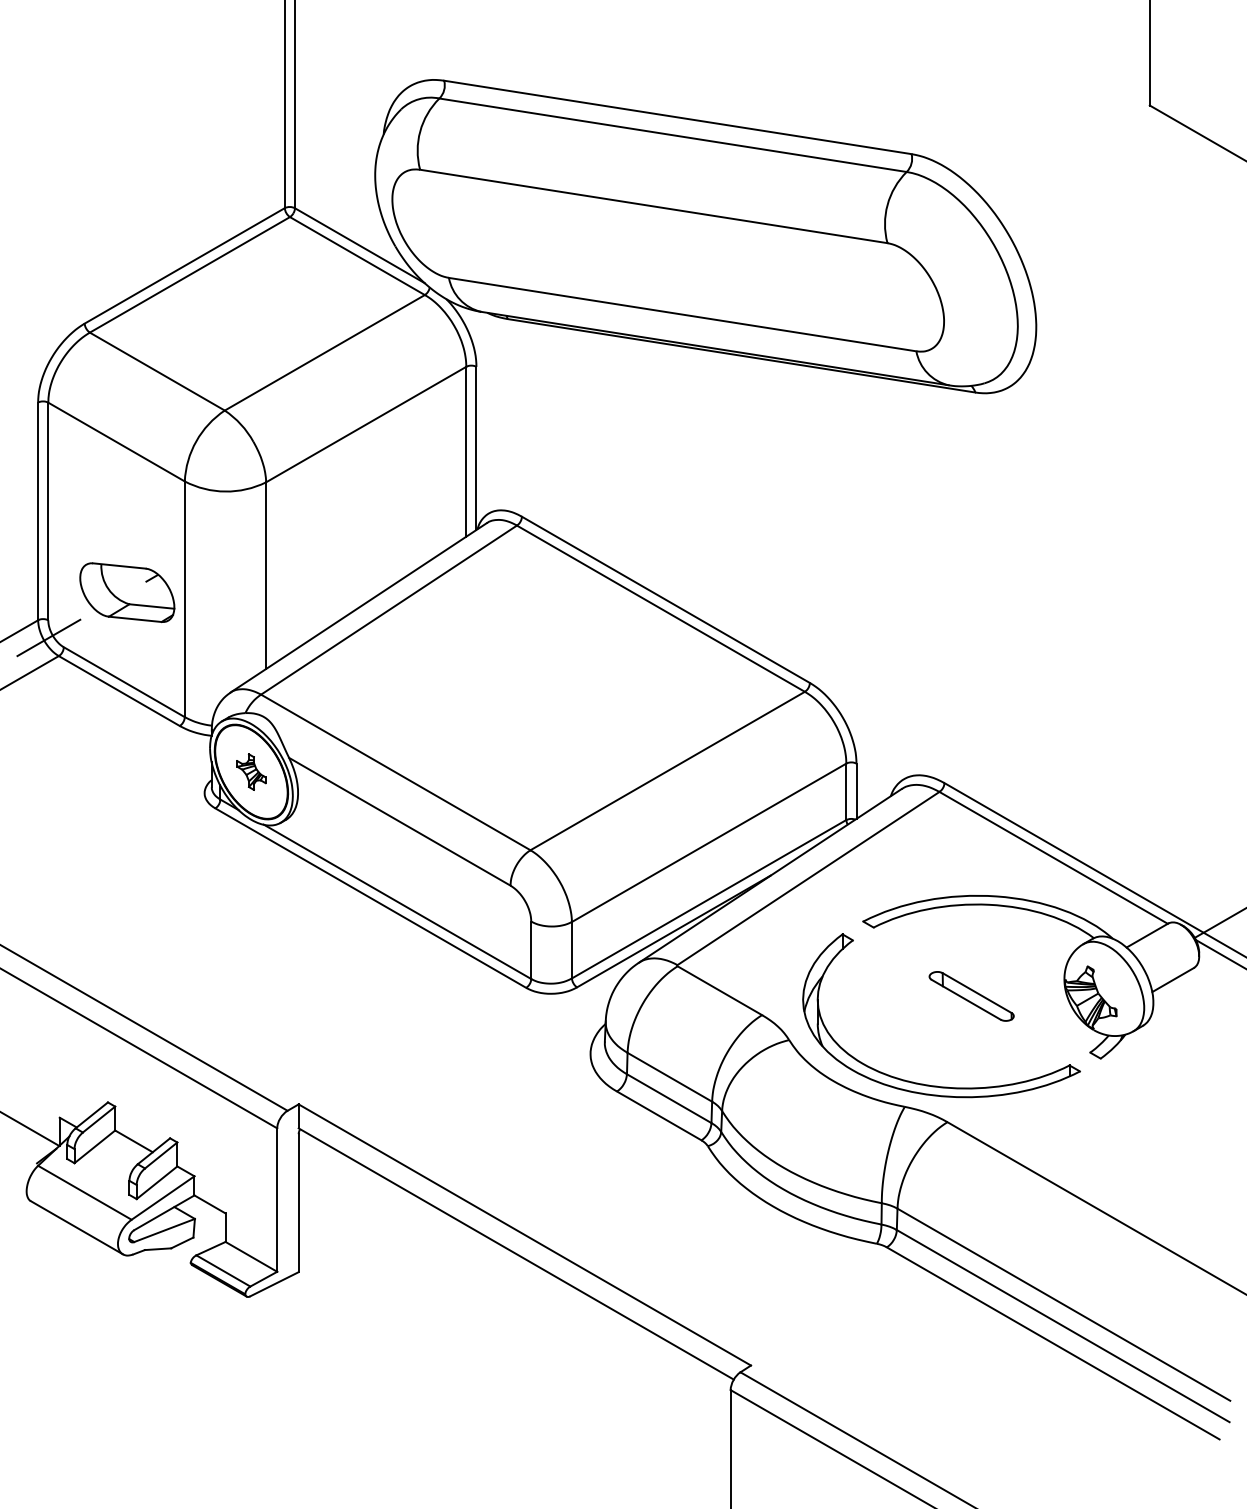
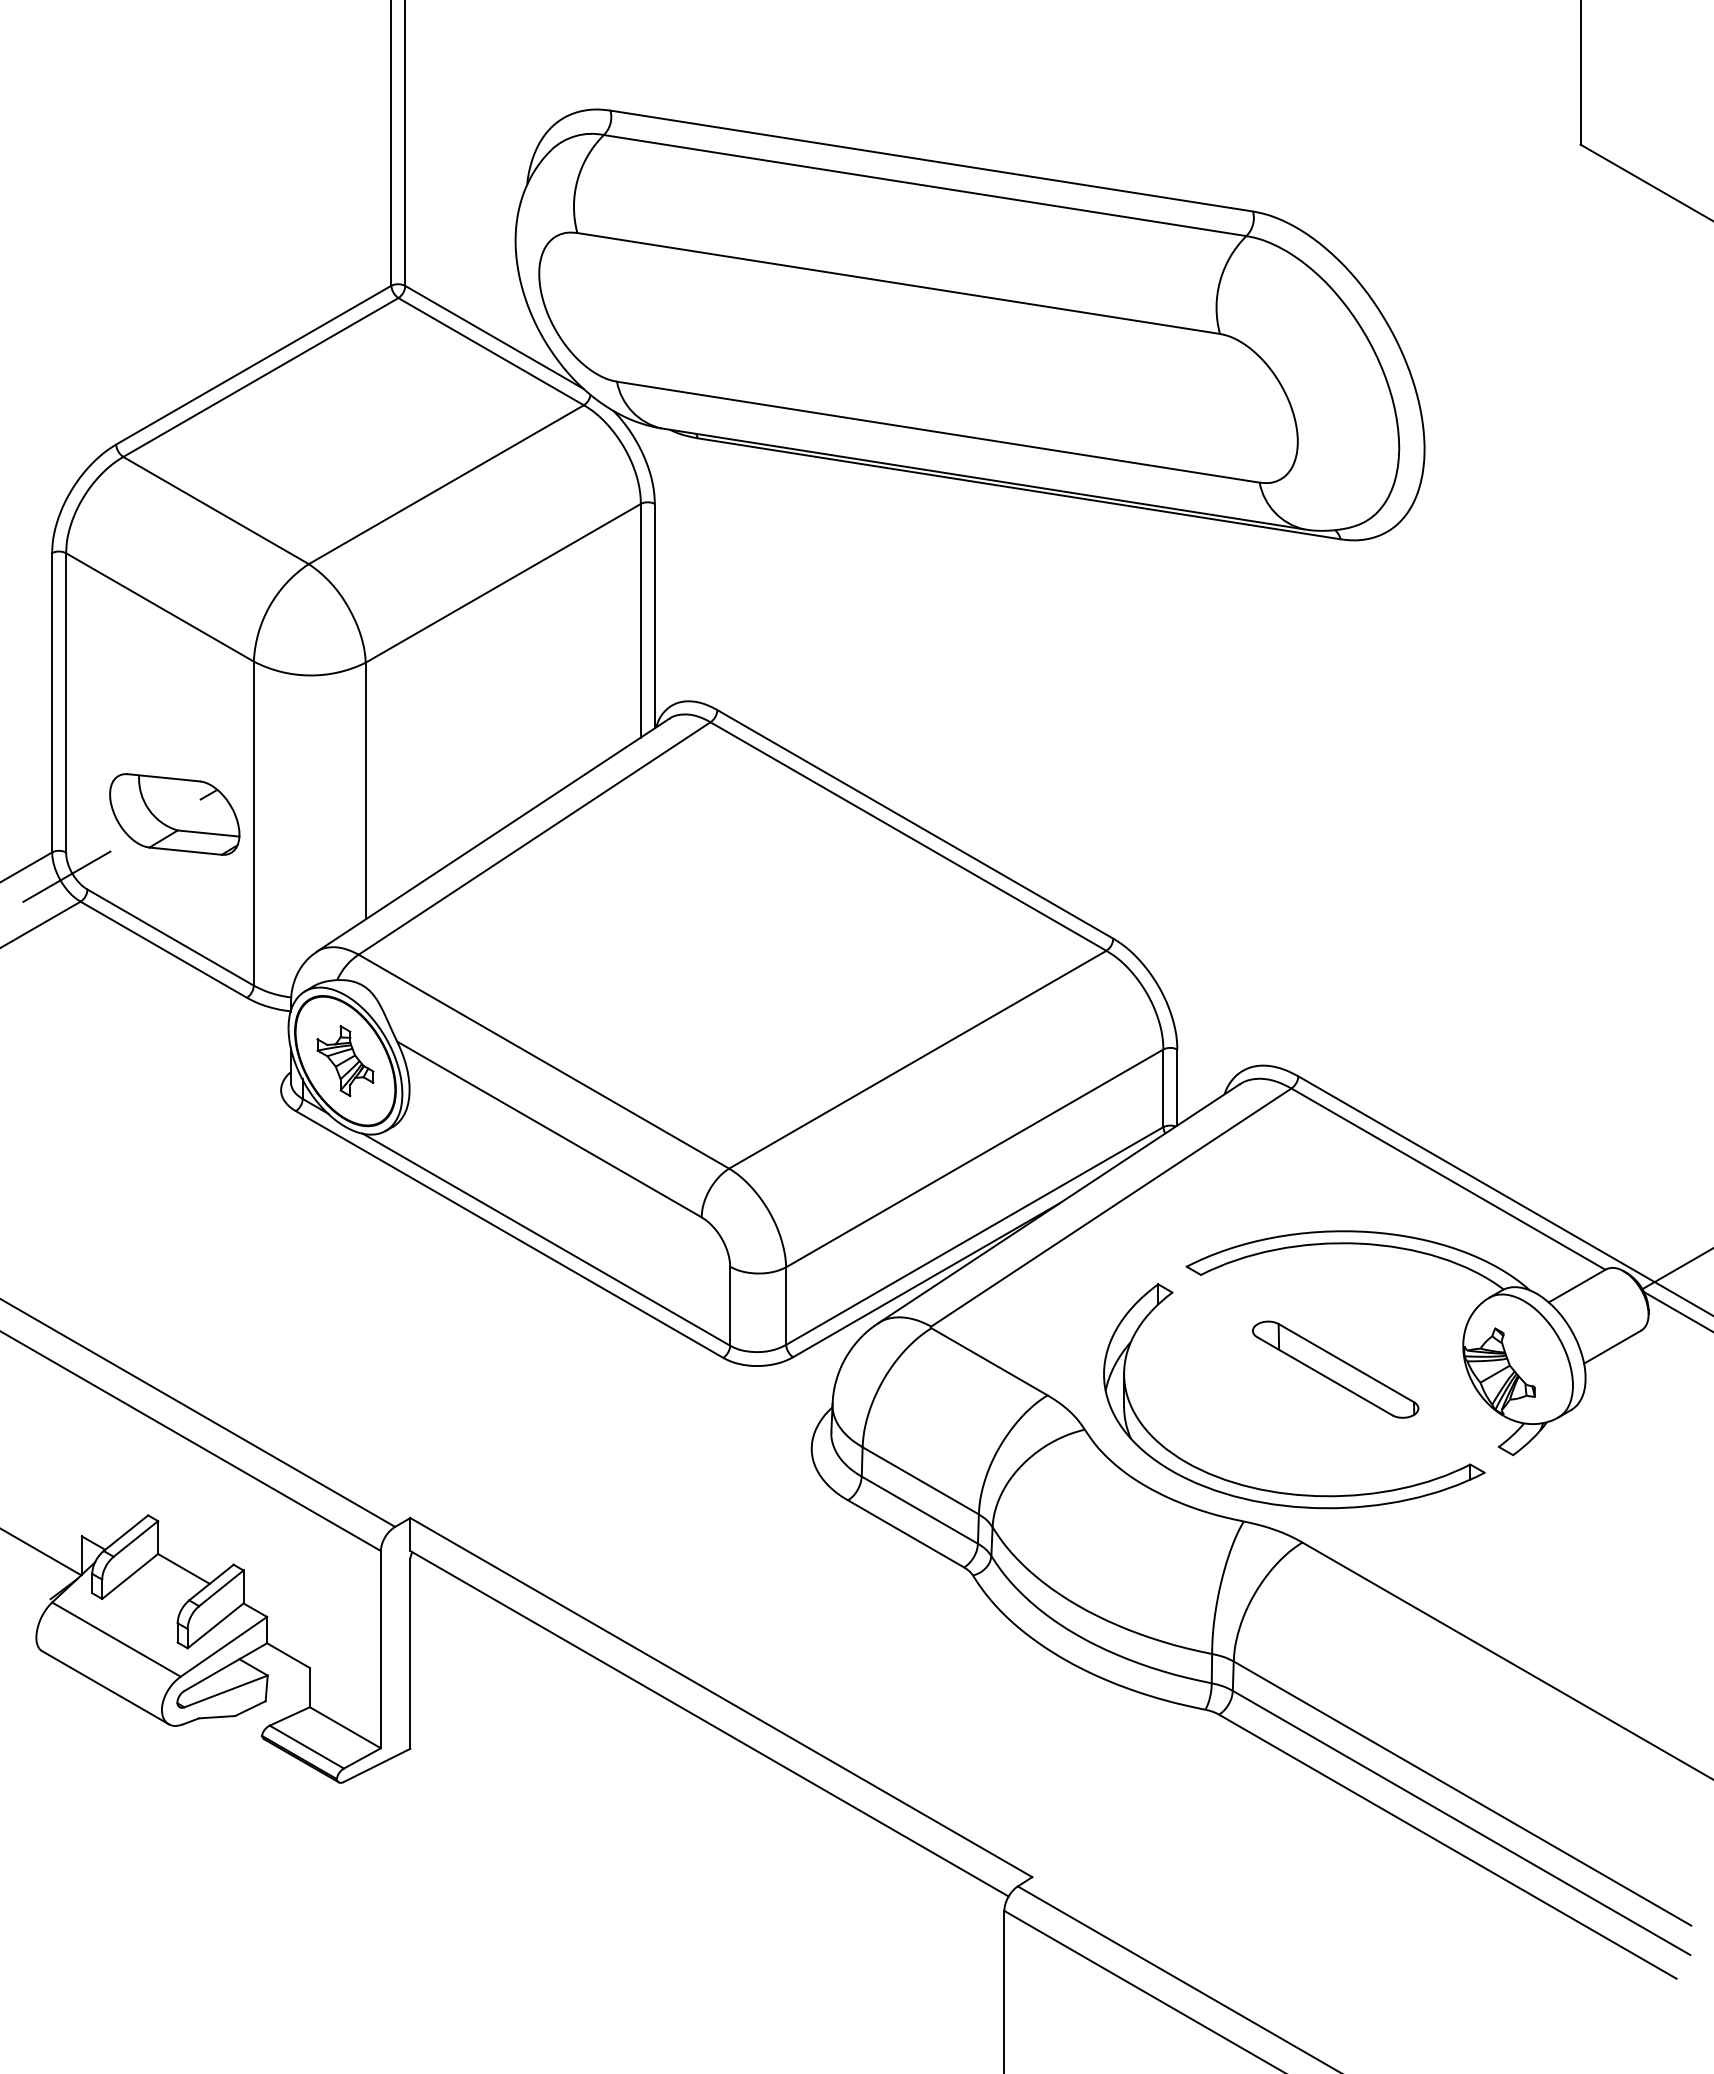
part: (251, 772) -> (345, 1061), size x1.43
part: (971, 996) -> (1335, 1369), size x1.43

